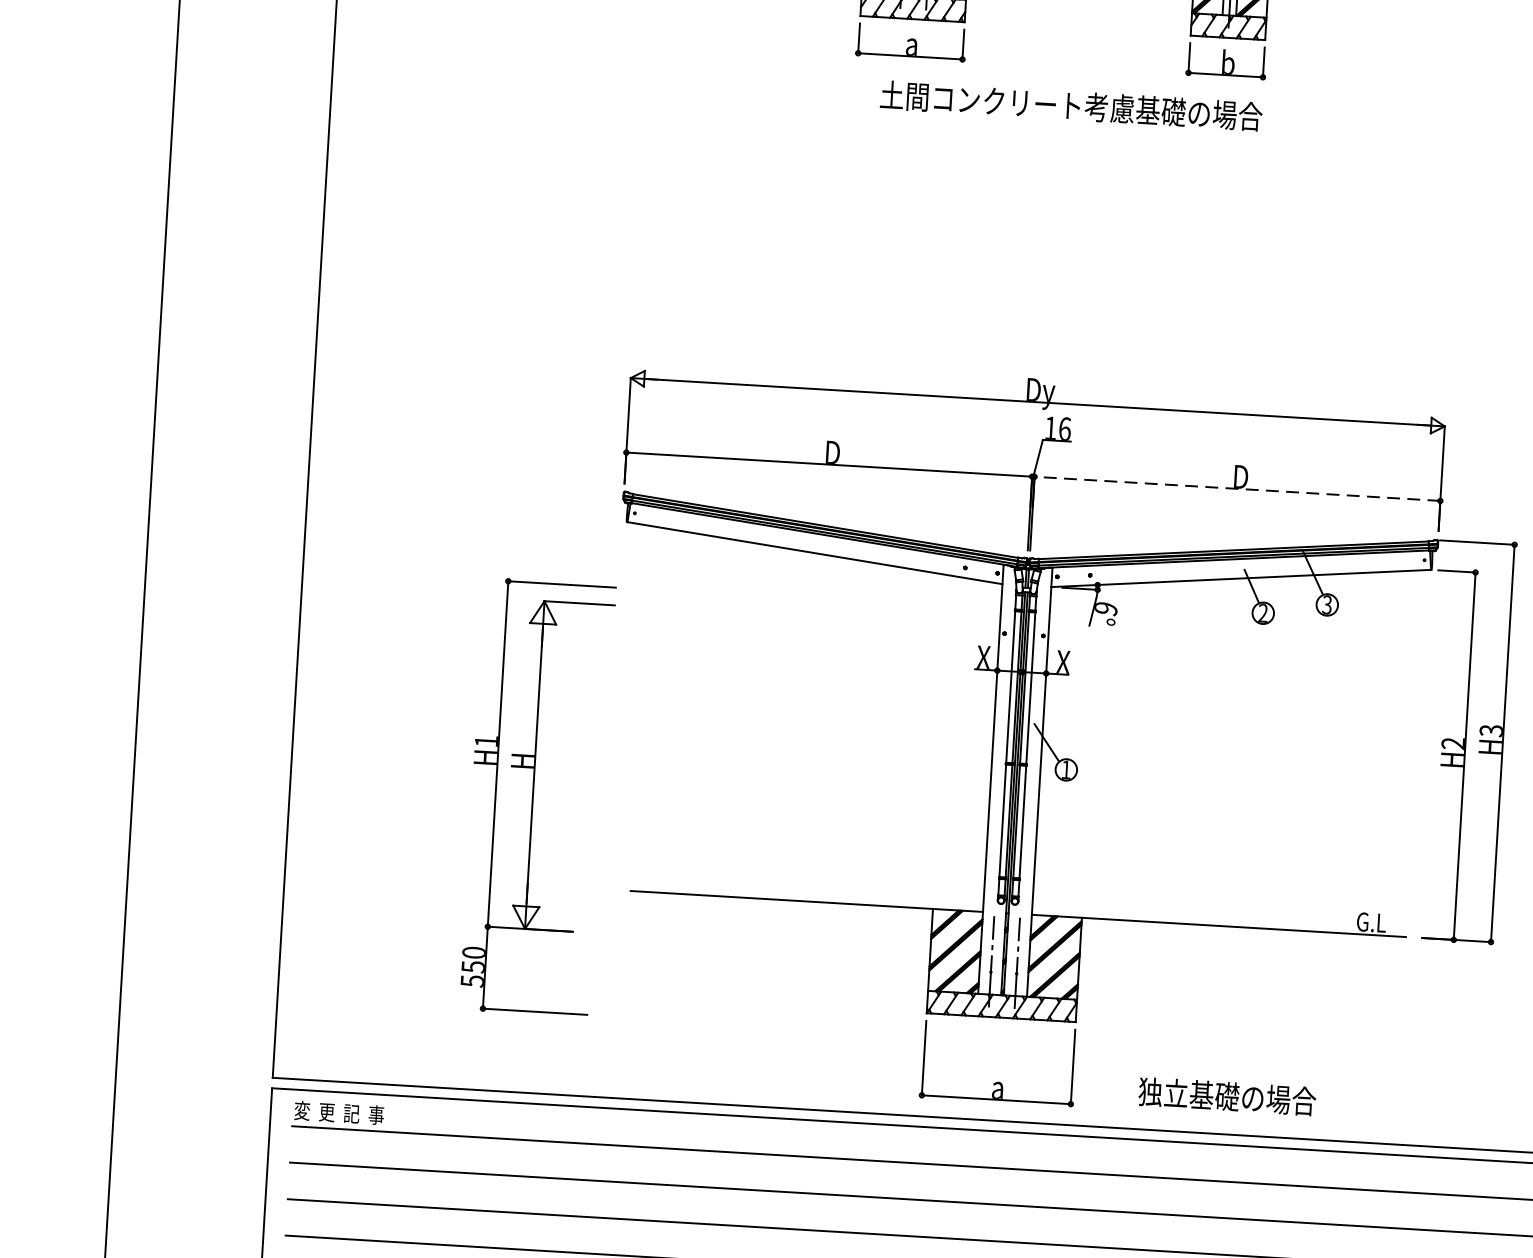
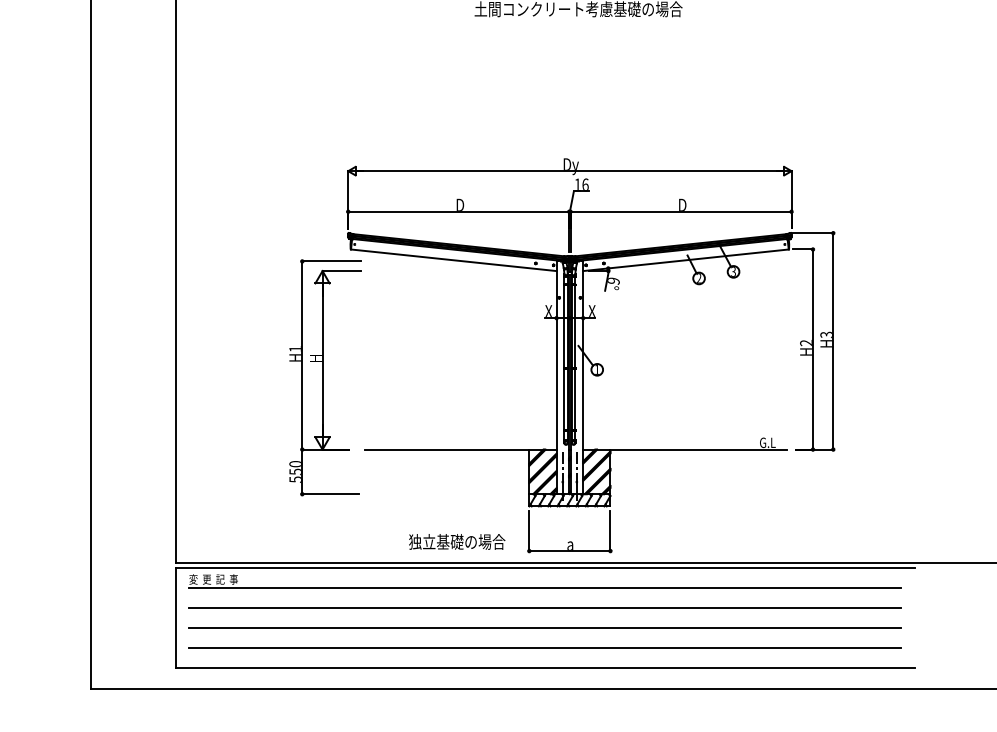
line: (1238, 488) -> (681, 211), dashed -> solid
part: (538, 796) -> (325, 377), moved
text: (1228, 1095) -> (457, 541), moved

